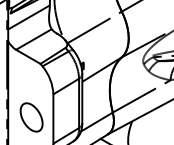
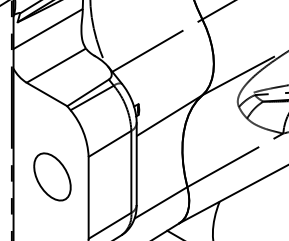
part: (31, 117) -> (52, 177), moved

